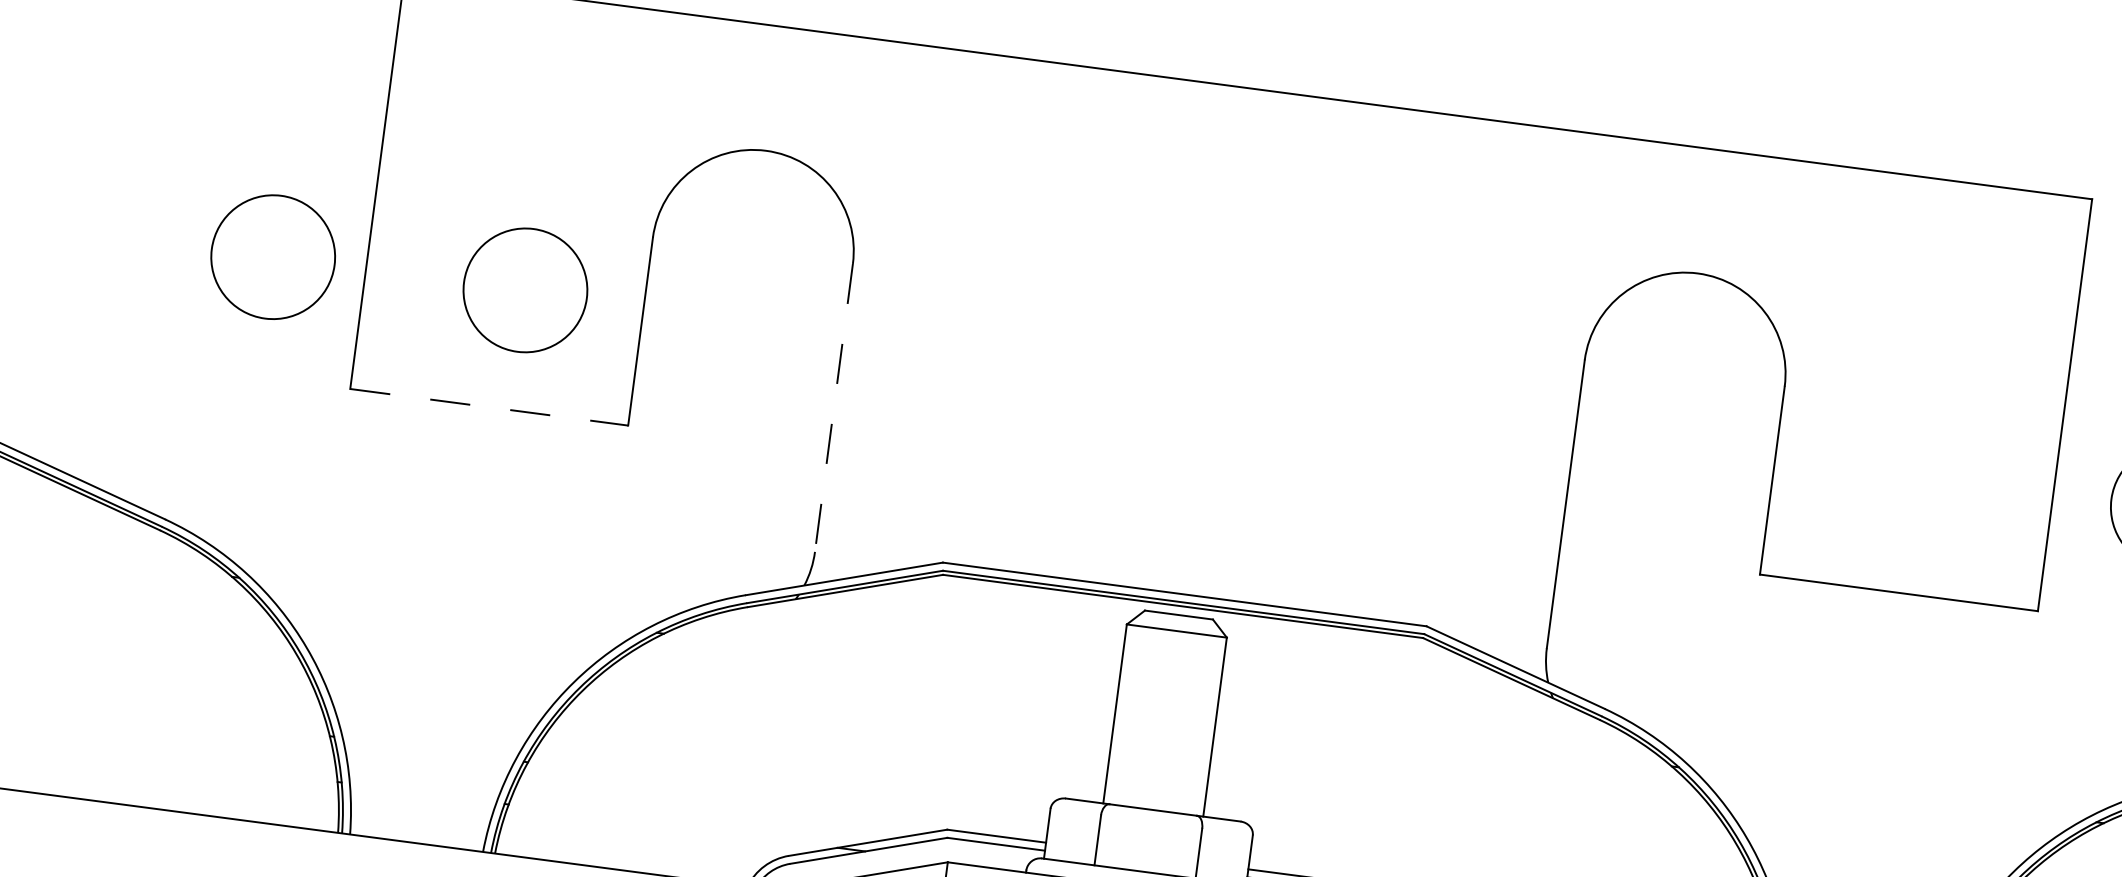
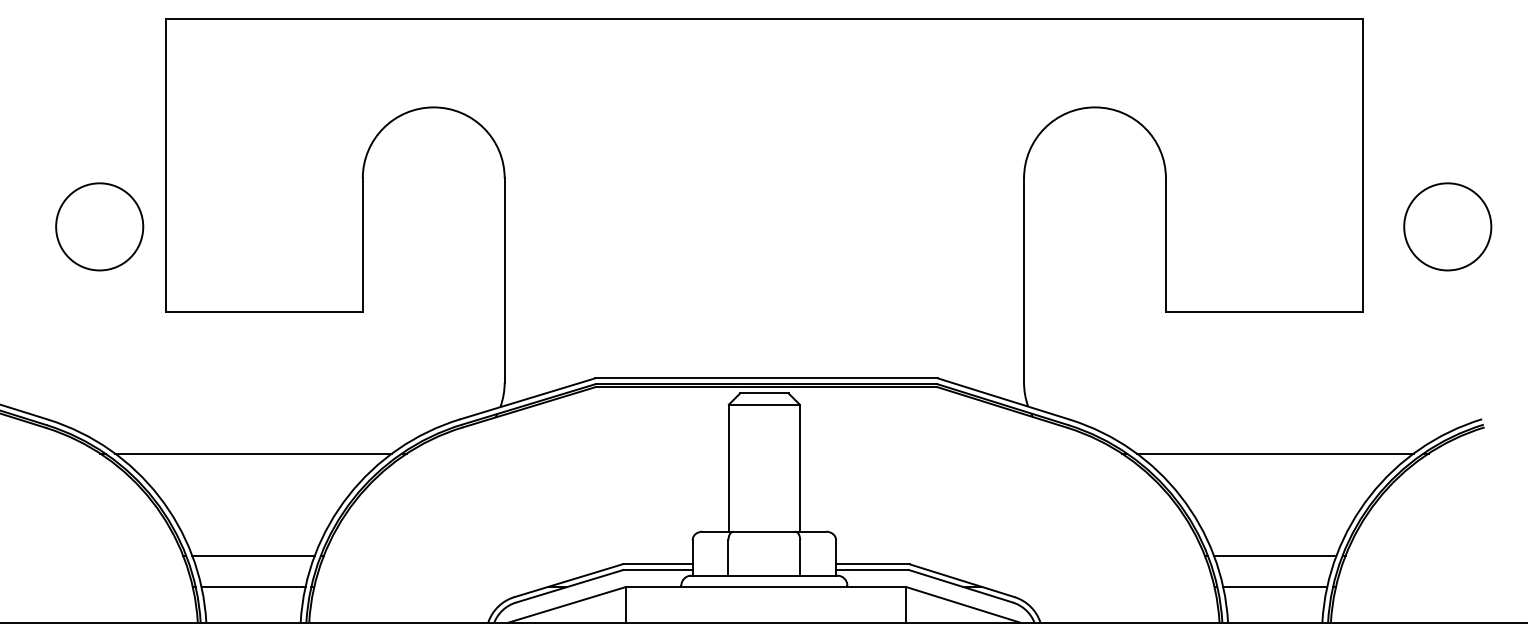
circle: (525, 289) -> (278, 226), removed
line: (489, 406) -> (264, 311), dashed -> solid
line: (833, 409) -> (504, 281), dashed -> solid
line: (447, 605) -> (253, 453), added
line: (428, 748) -> (253, 555), added
line: (423, 793) -> (253, 587), added
line: (1886, 794) -> (1274, 453), added

